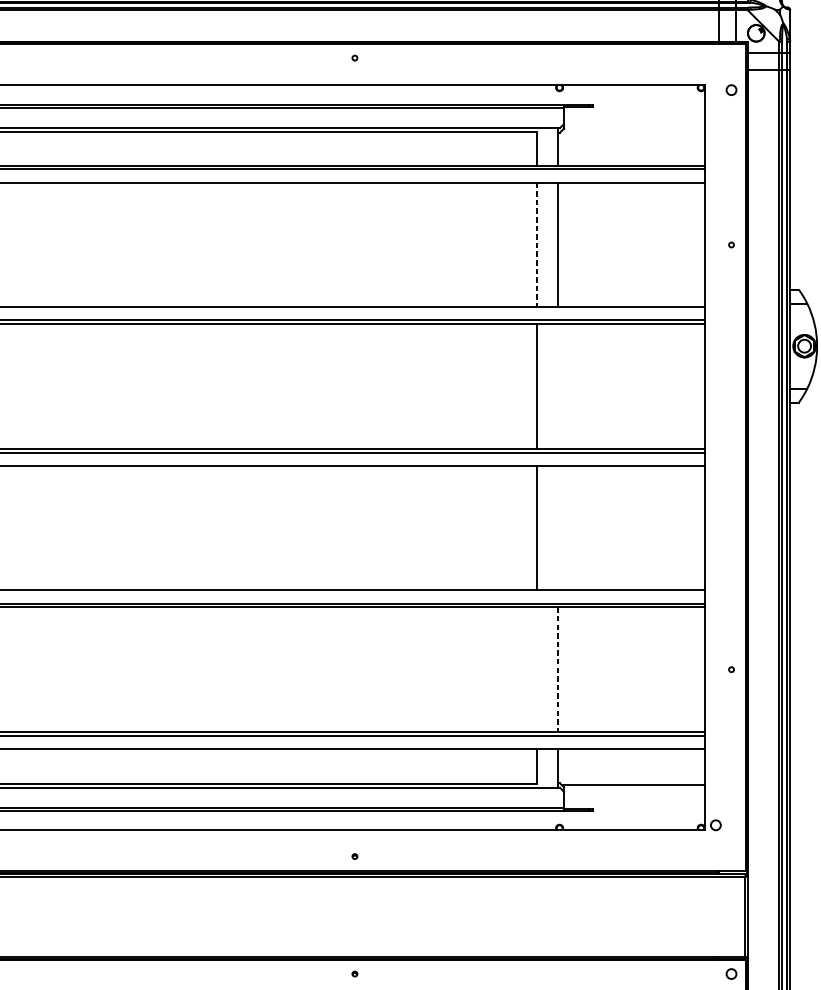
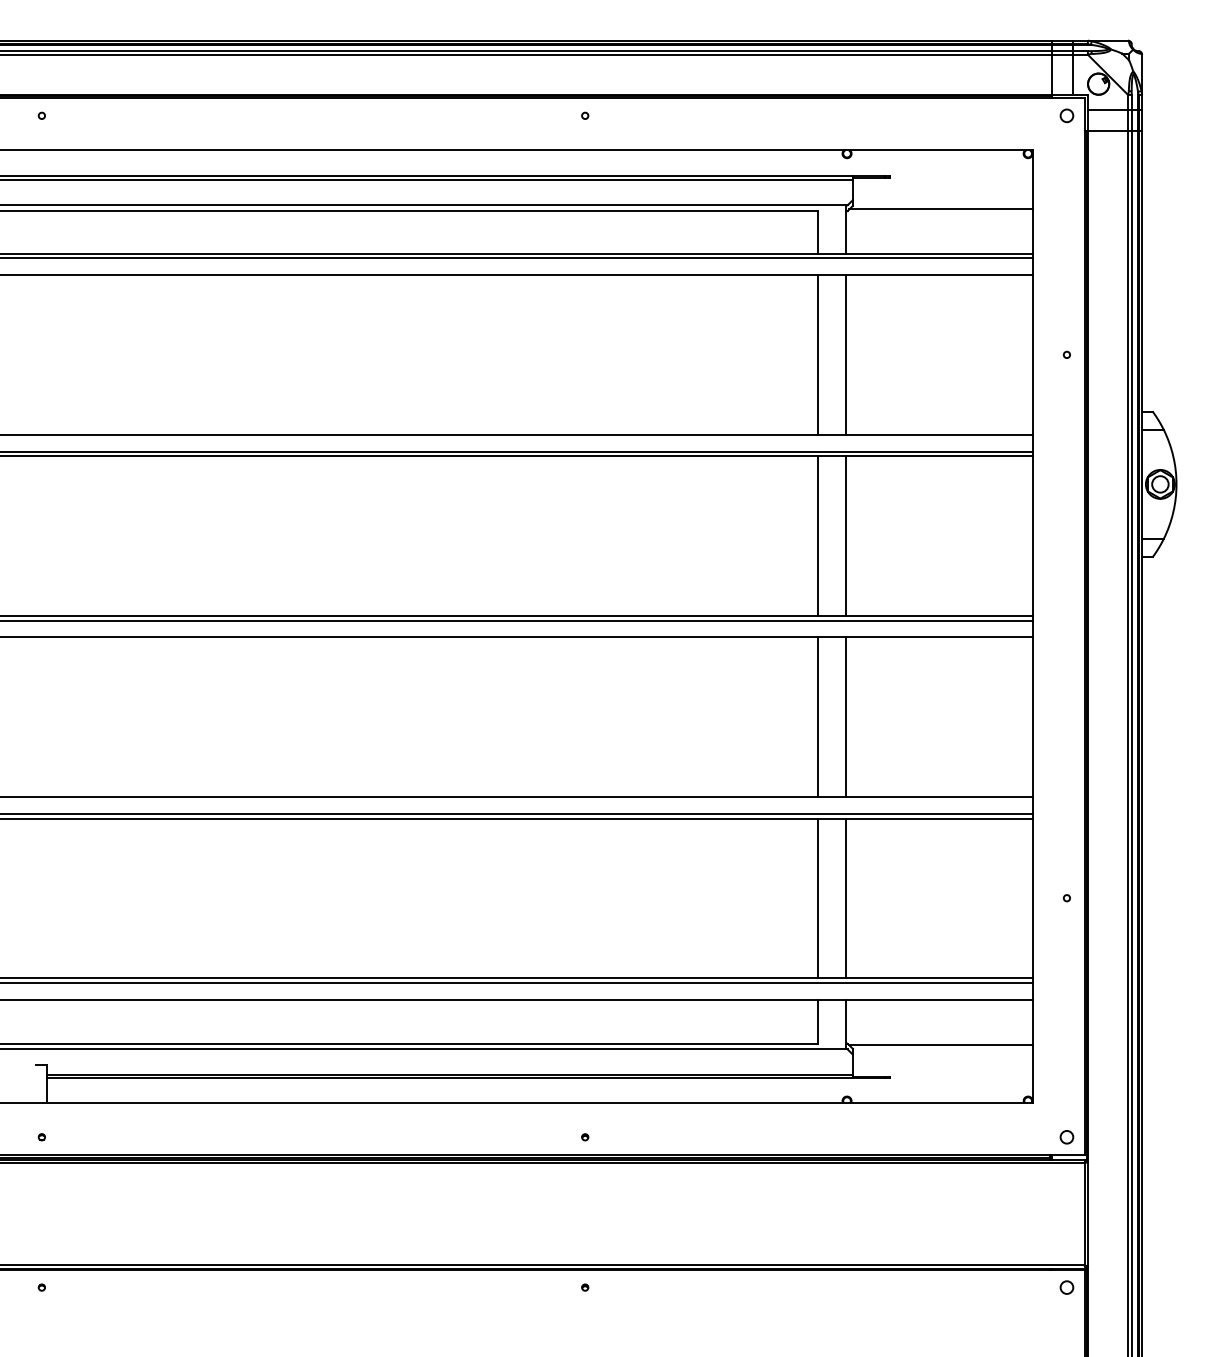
circle: (731, 89) -> (1066, 115), moved
line: (632, 131) -> (940, 209), added
line: (537, 244) -> (818, 354), dashed -> solid
line: (558, 386) -> (845, 535), added
line: (558, 527) -> (845, 716), added
line: (537, 669) -> (818, 897), added
line: (558, 669) -> (845, 898), dashed -> solid
circle: (715, 825) -> (1066, 1137), moved

